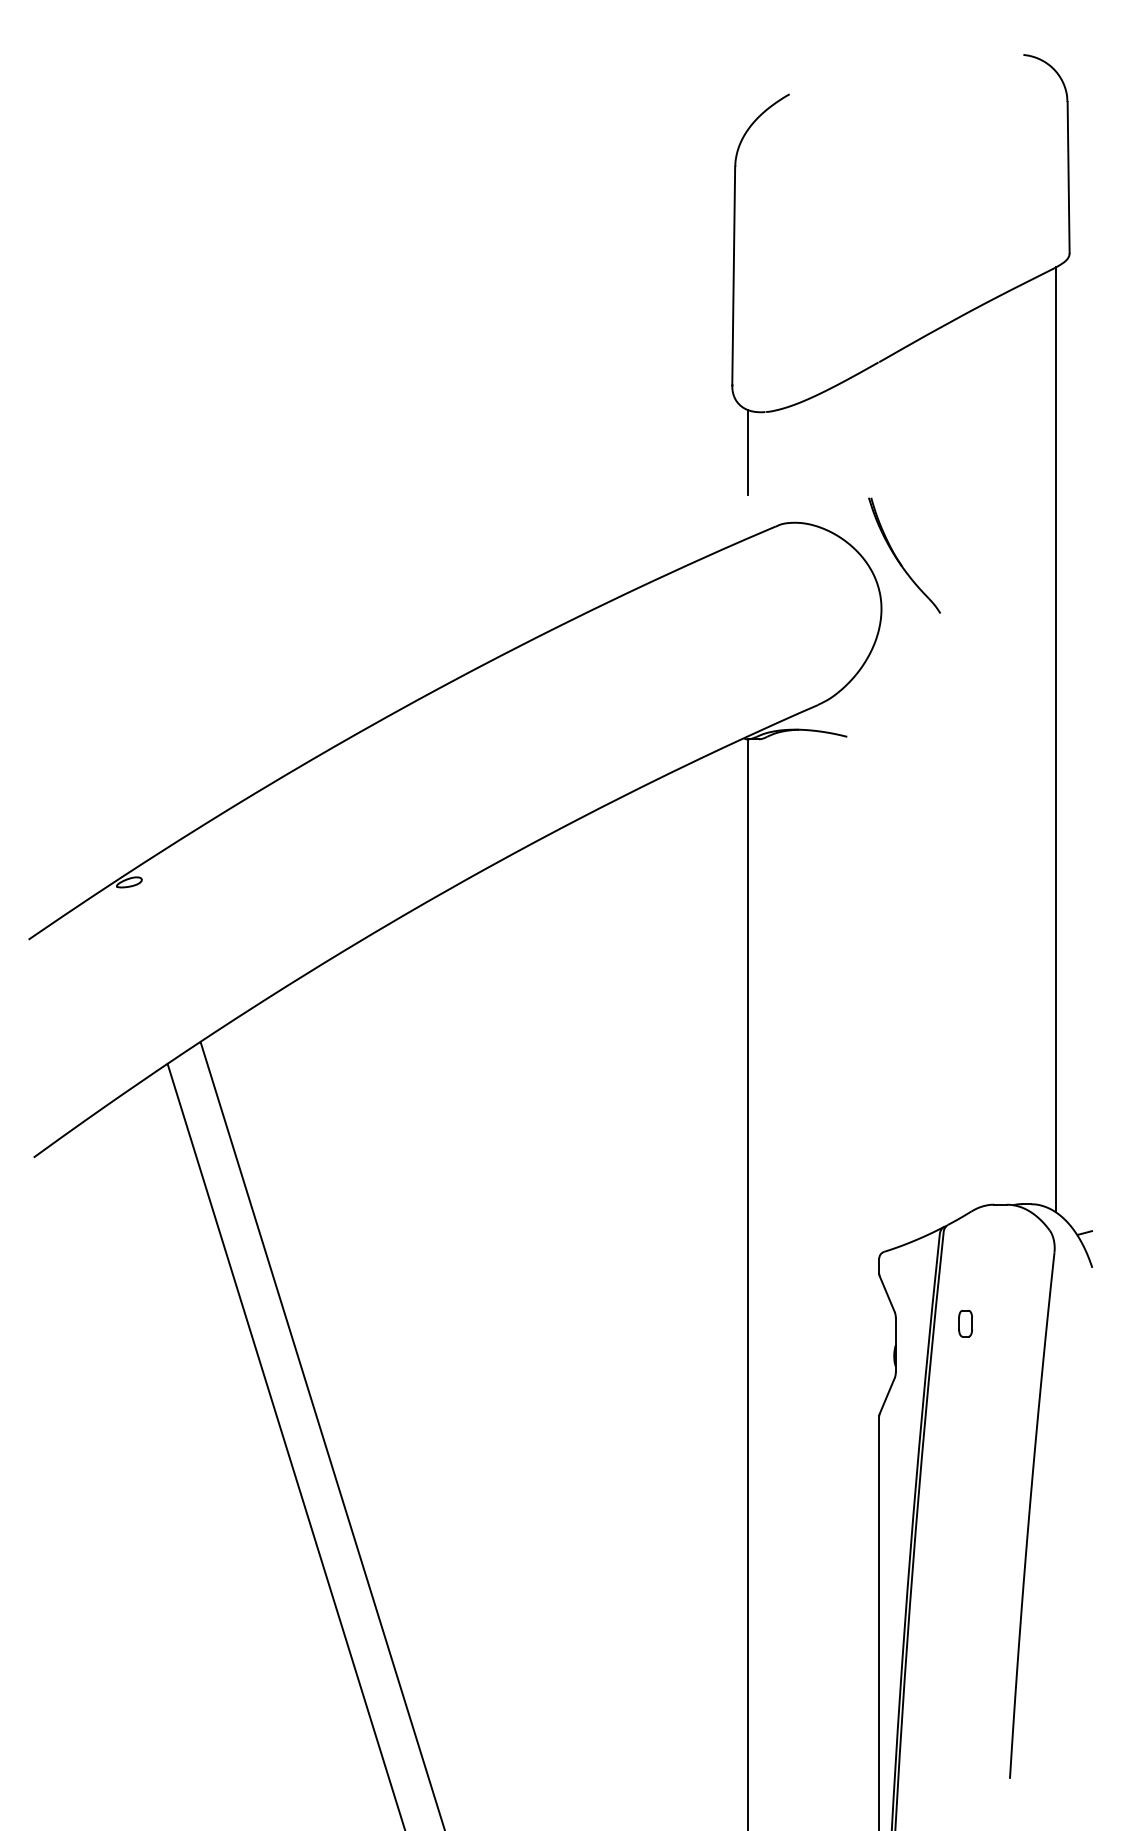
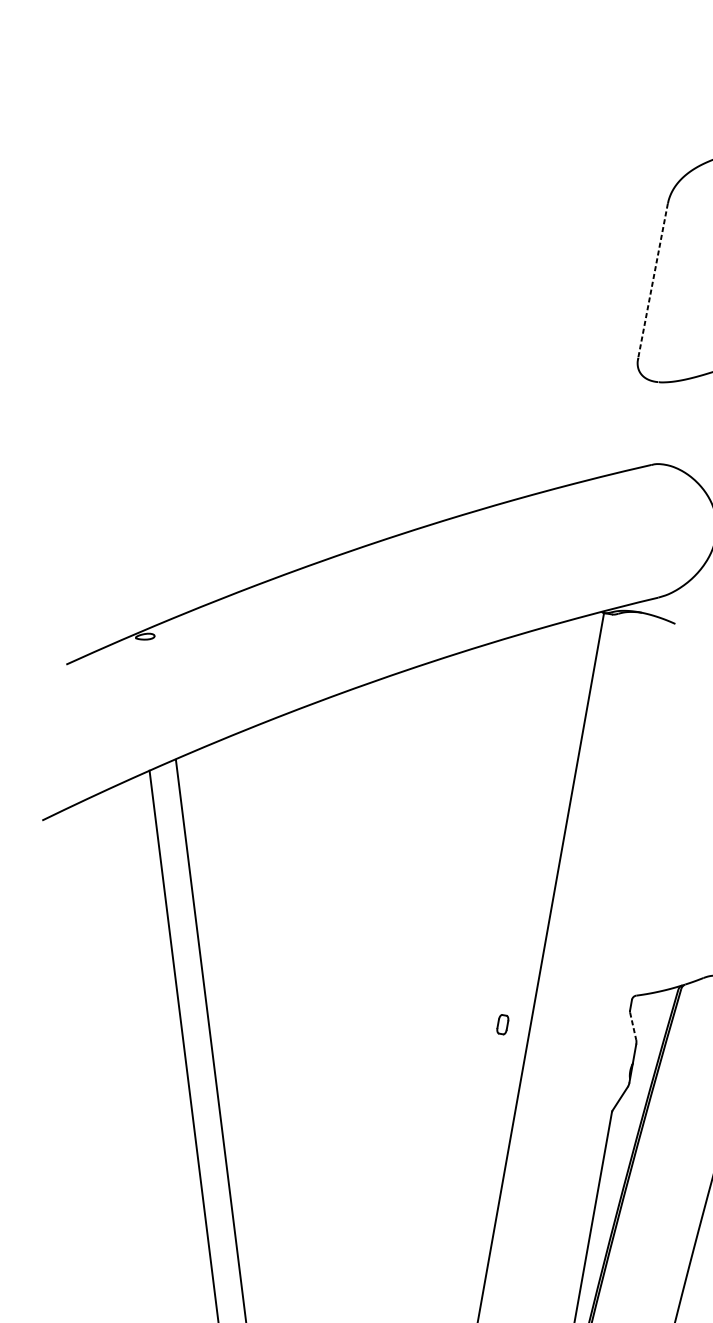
line: (733, 276) -> (652, 281), solid -> dashed
line: (747, 451) -> (640, 407), removed
line: (887, 1294) -> (633, 1026), solid -> dashed
part: (965, 1323) -> (502, 1024), moved

